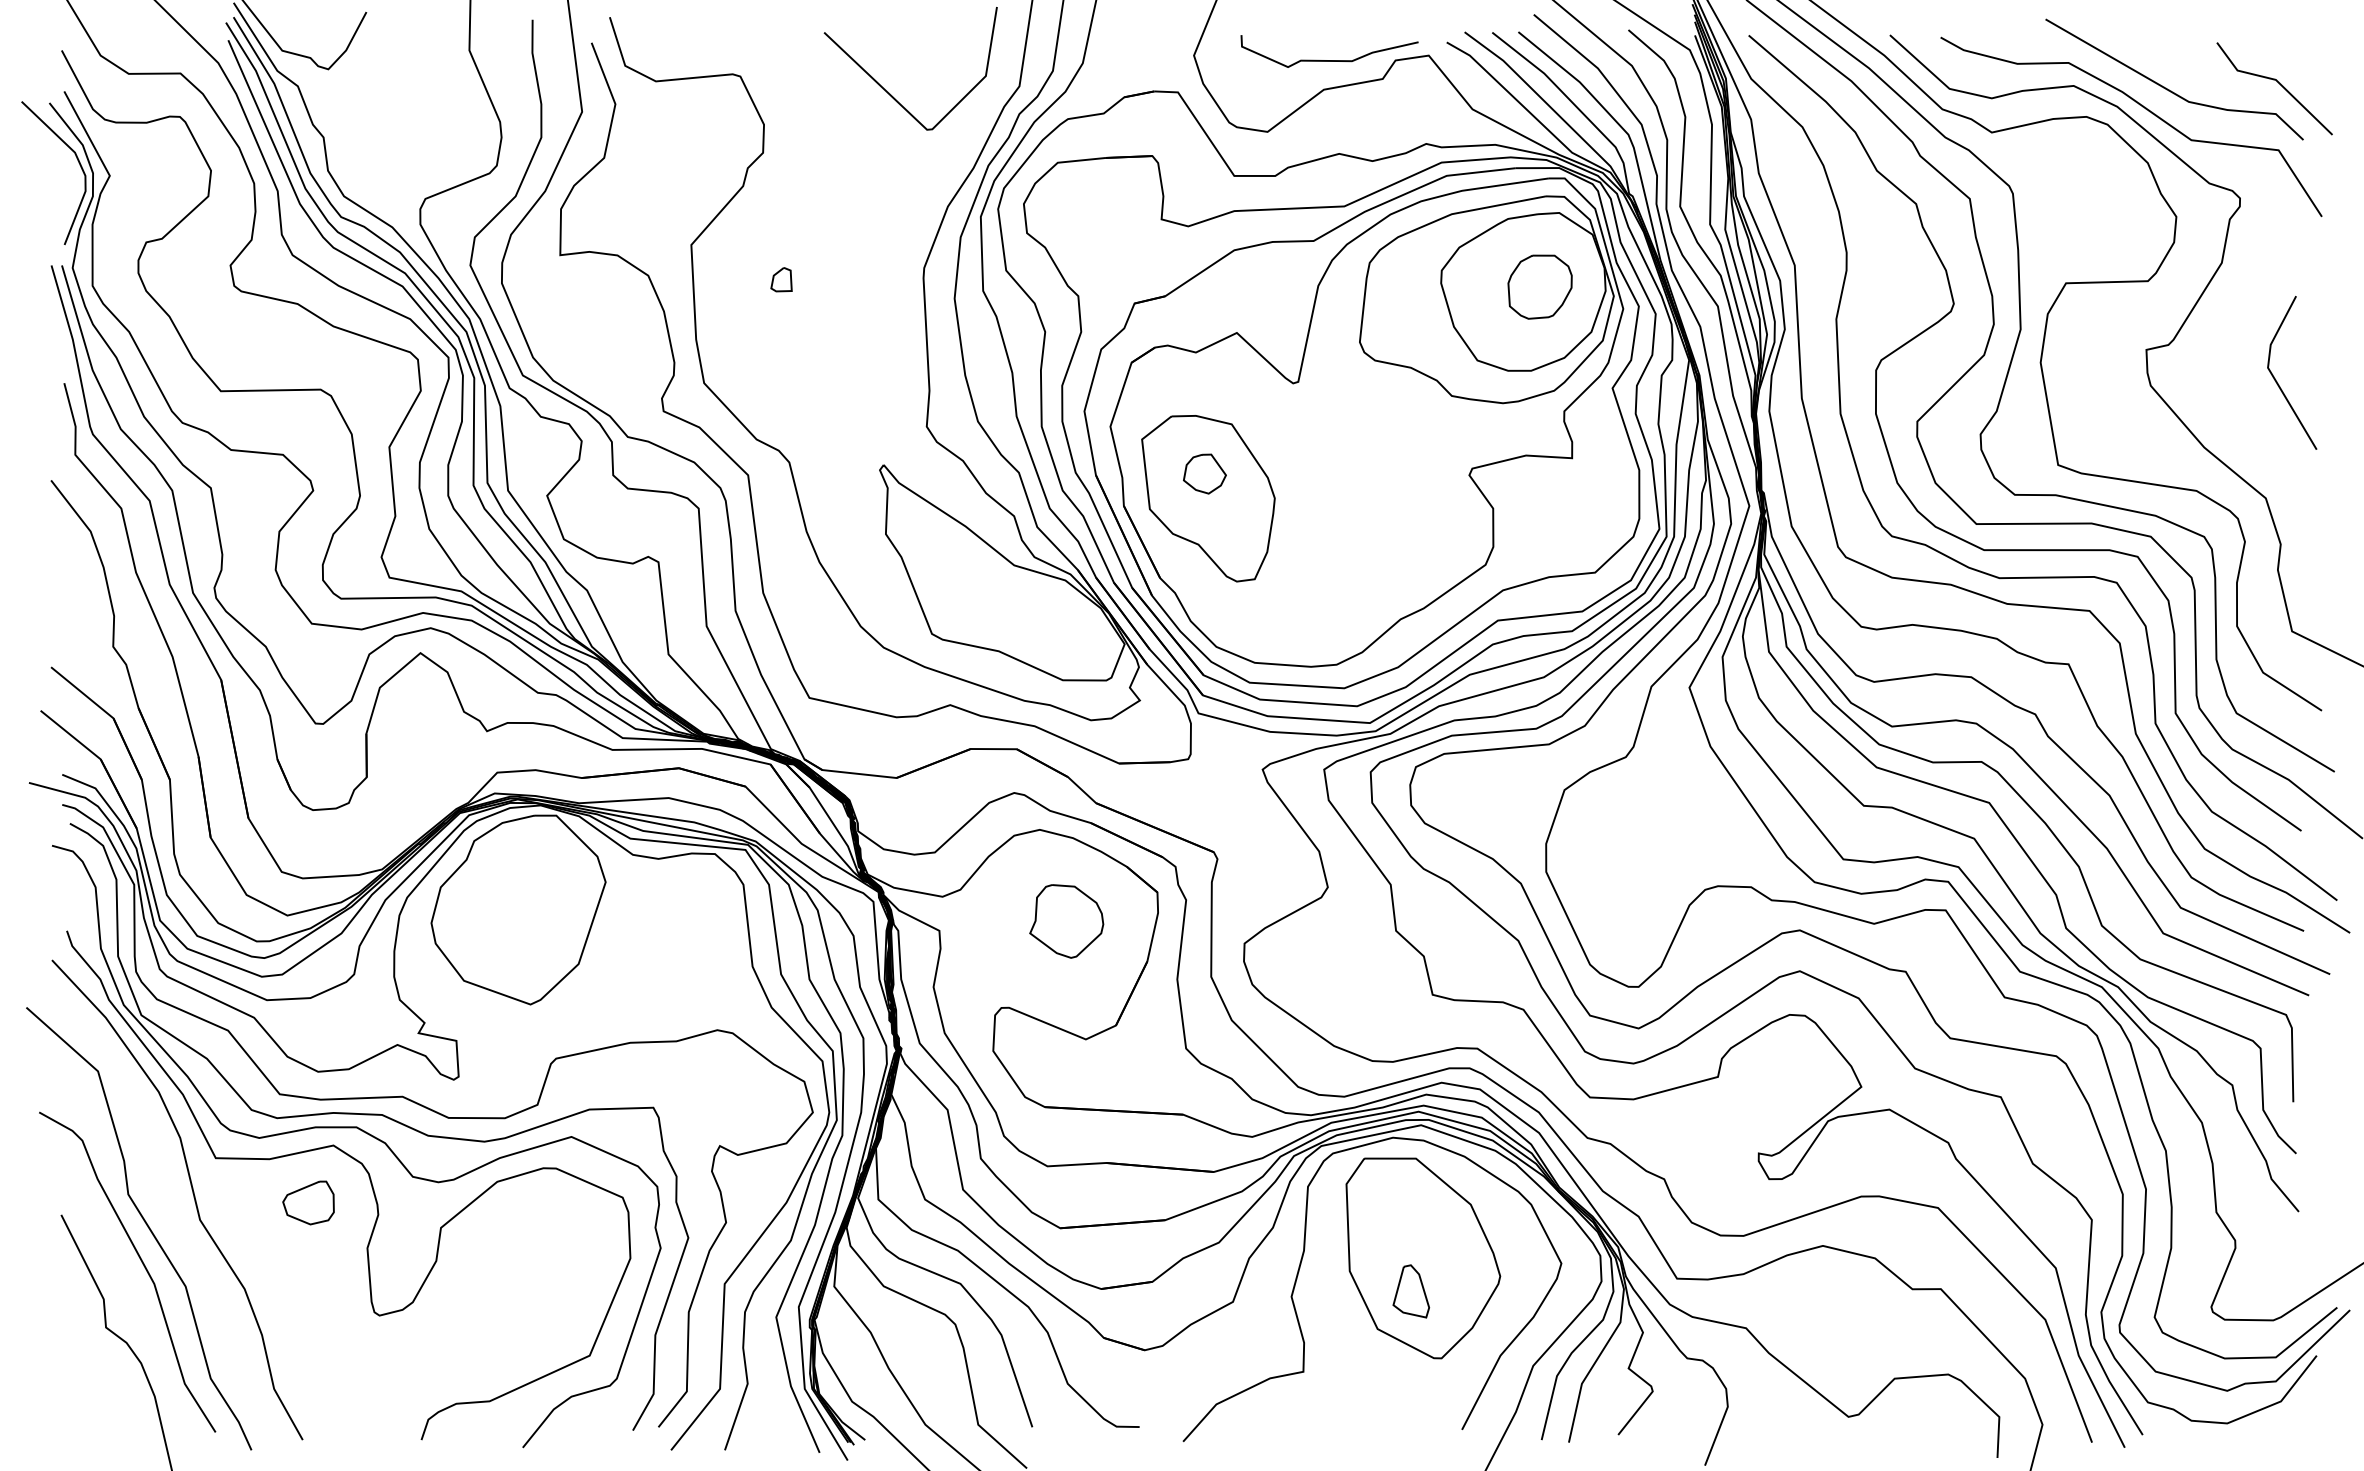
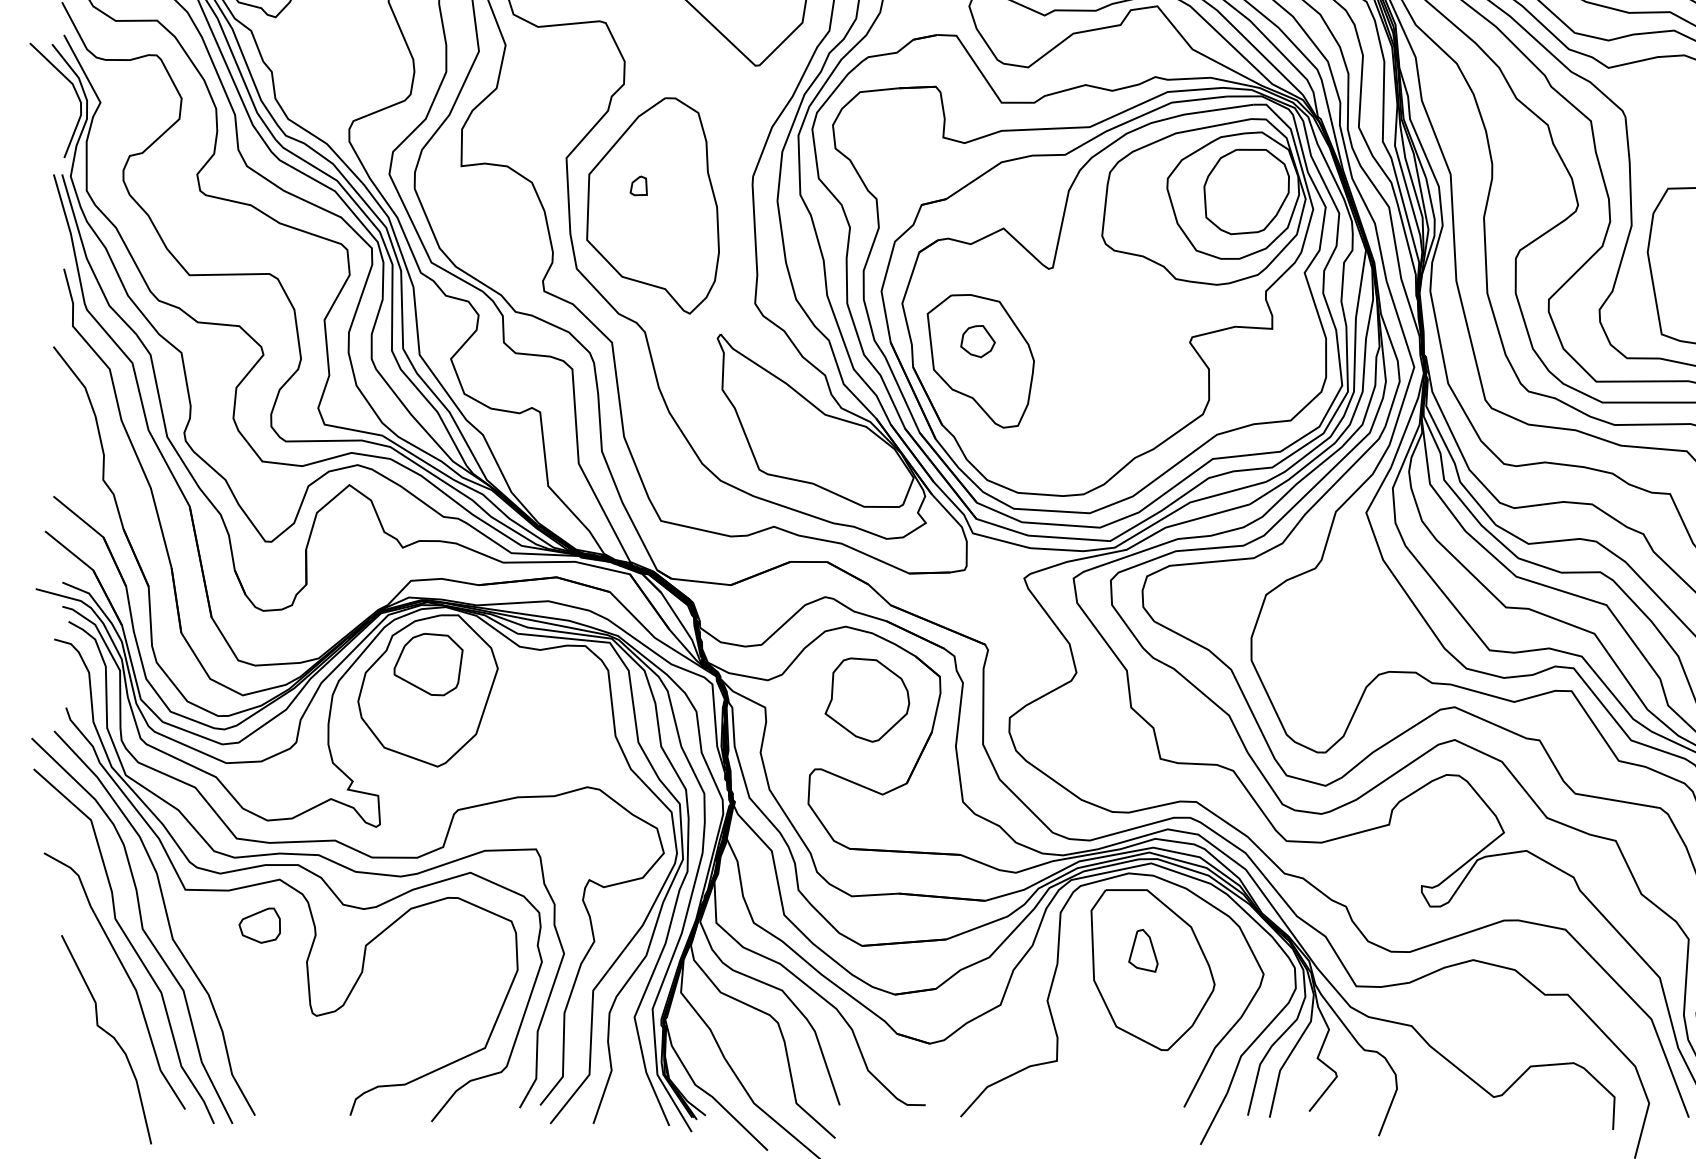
part: (1539, 286) -> (1246, 191), size x1.67
part: (799, 304) -> (653, 205), added
part: (518, 876) -> (428, 664), added
part: (1066, 921) -> (867, 700), size x1.43
curve: (161, 1207) -> (141, 929), added
part: (1411, 1291) -> (1143, 950), moved

